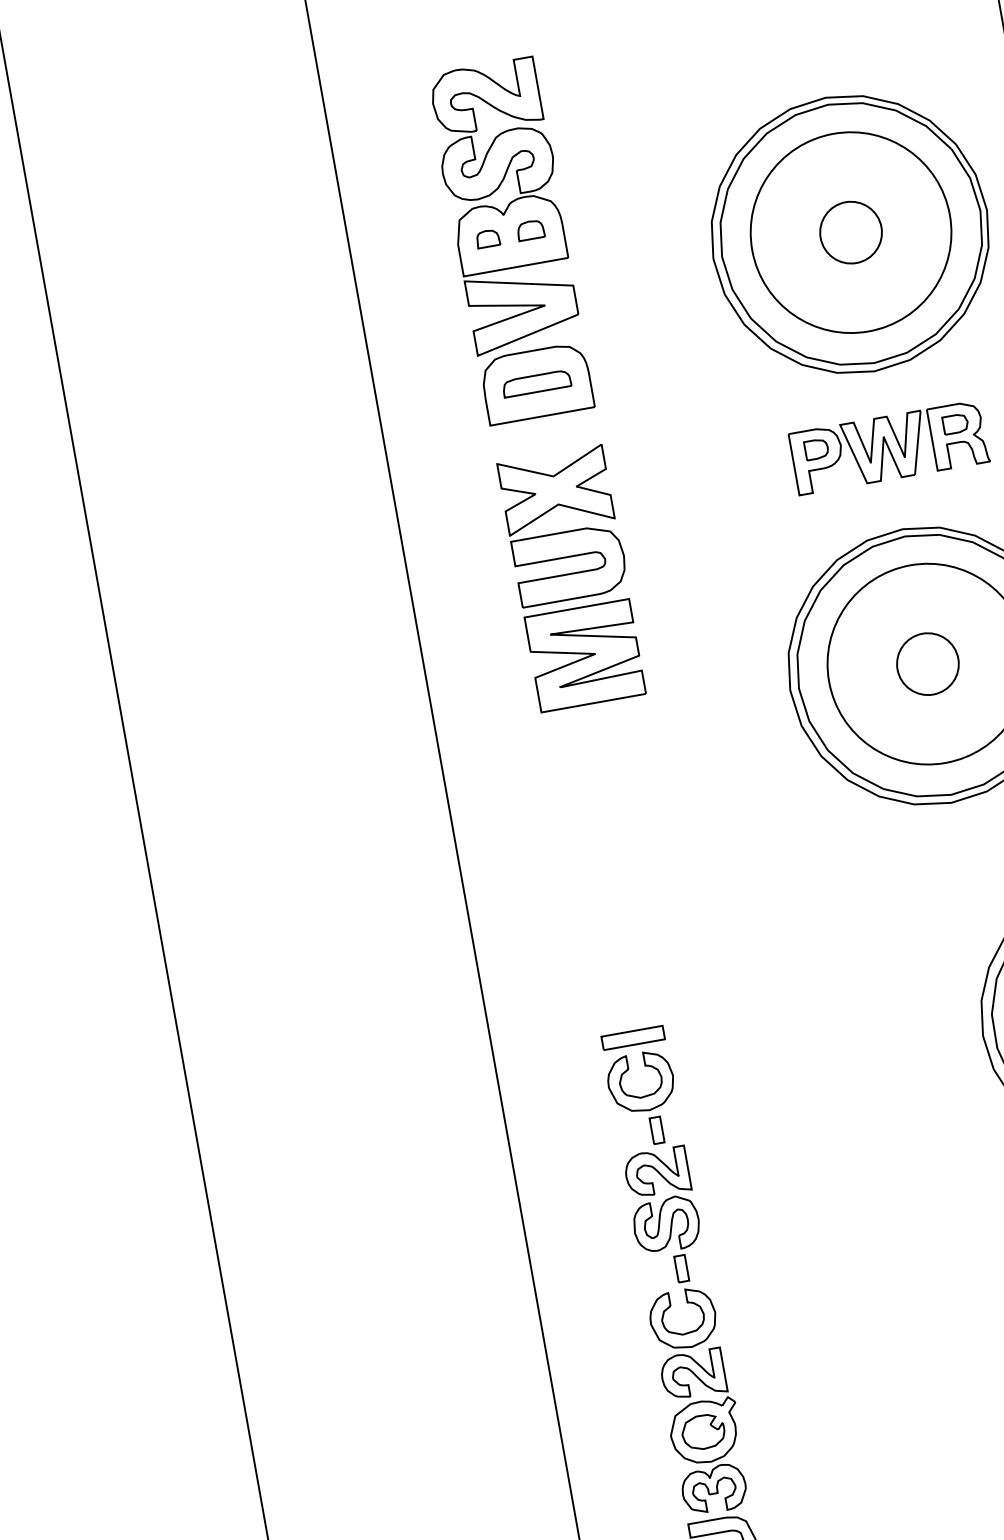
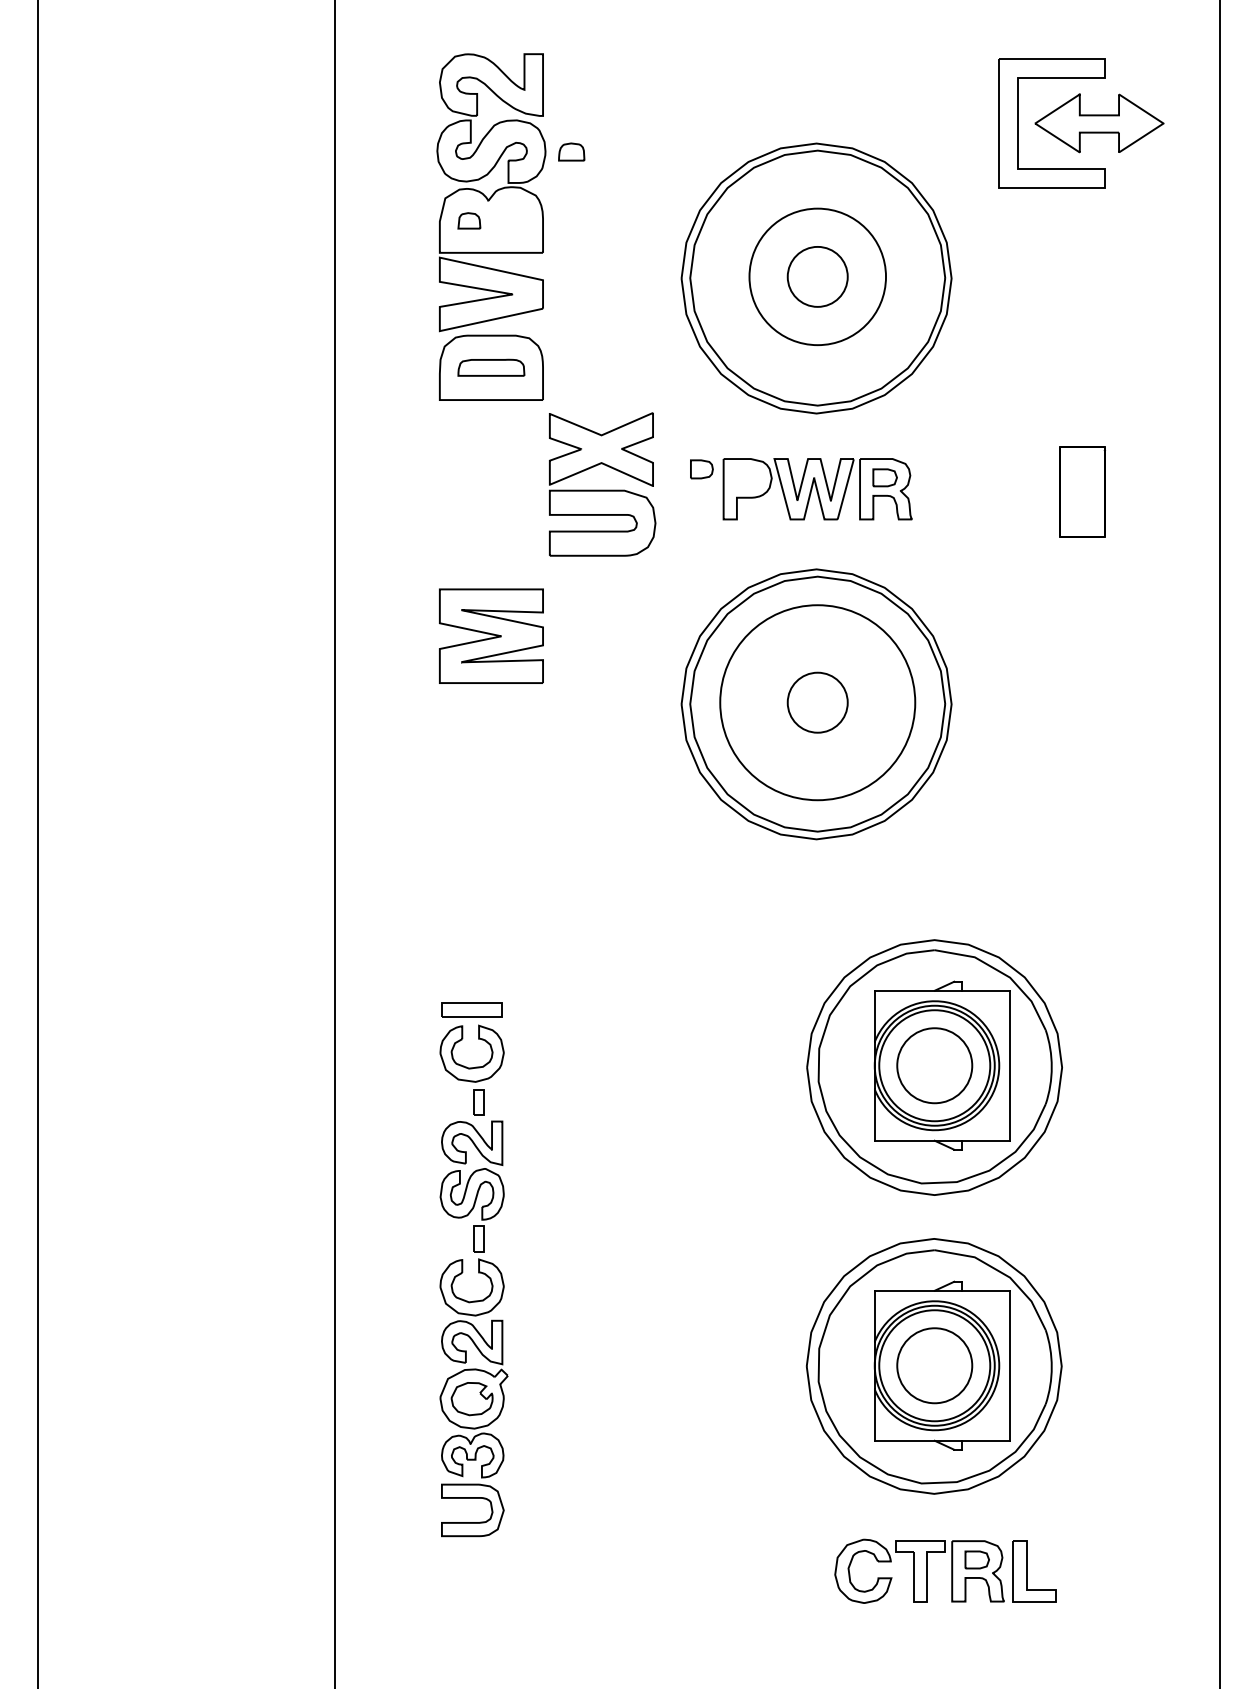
part: (530, 229) -> (571, 151), moved
circle: (850, 232) -> (817, 276), size x0.7
part: (816, 449) -> (701, 469), moved
part: (563, 526) -> (602, 484), moved

